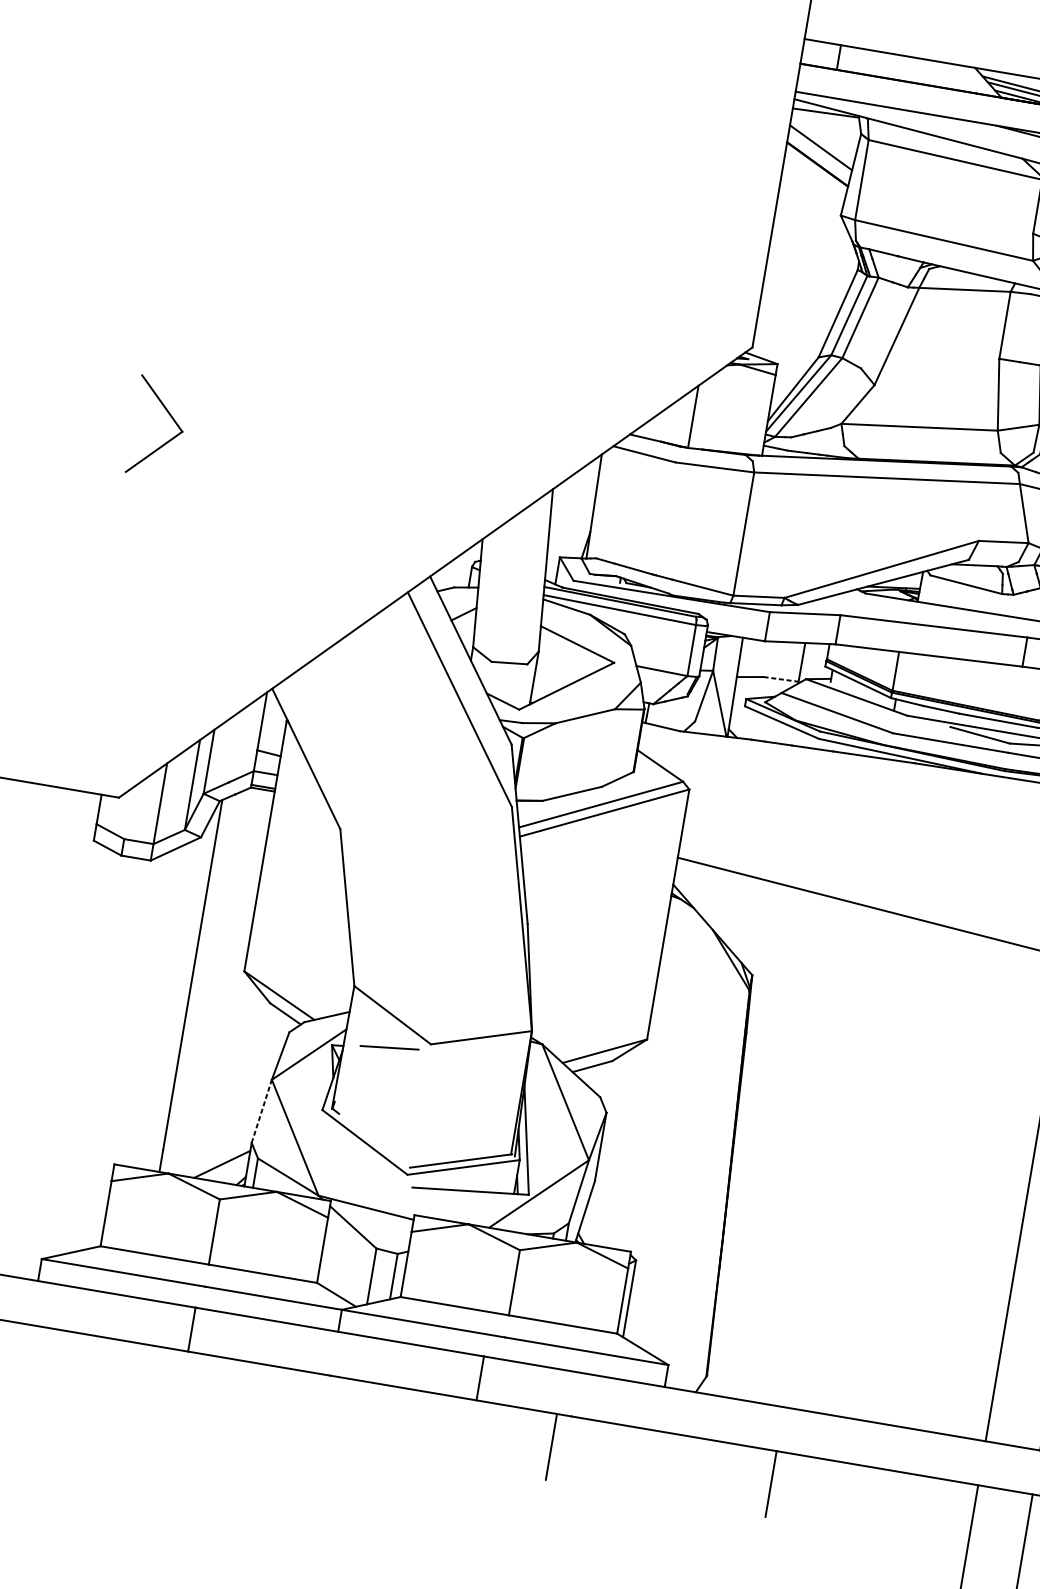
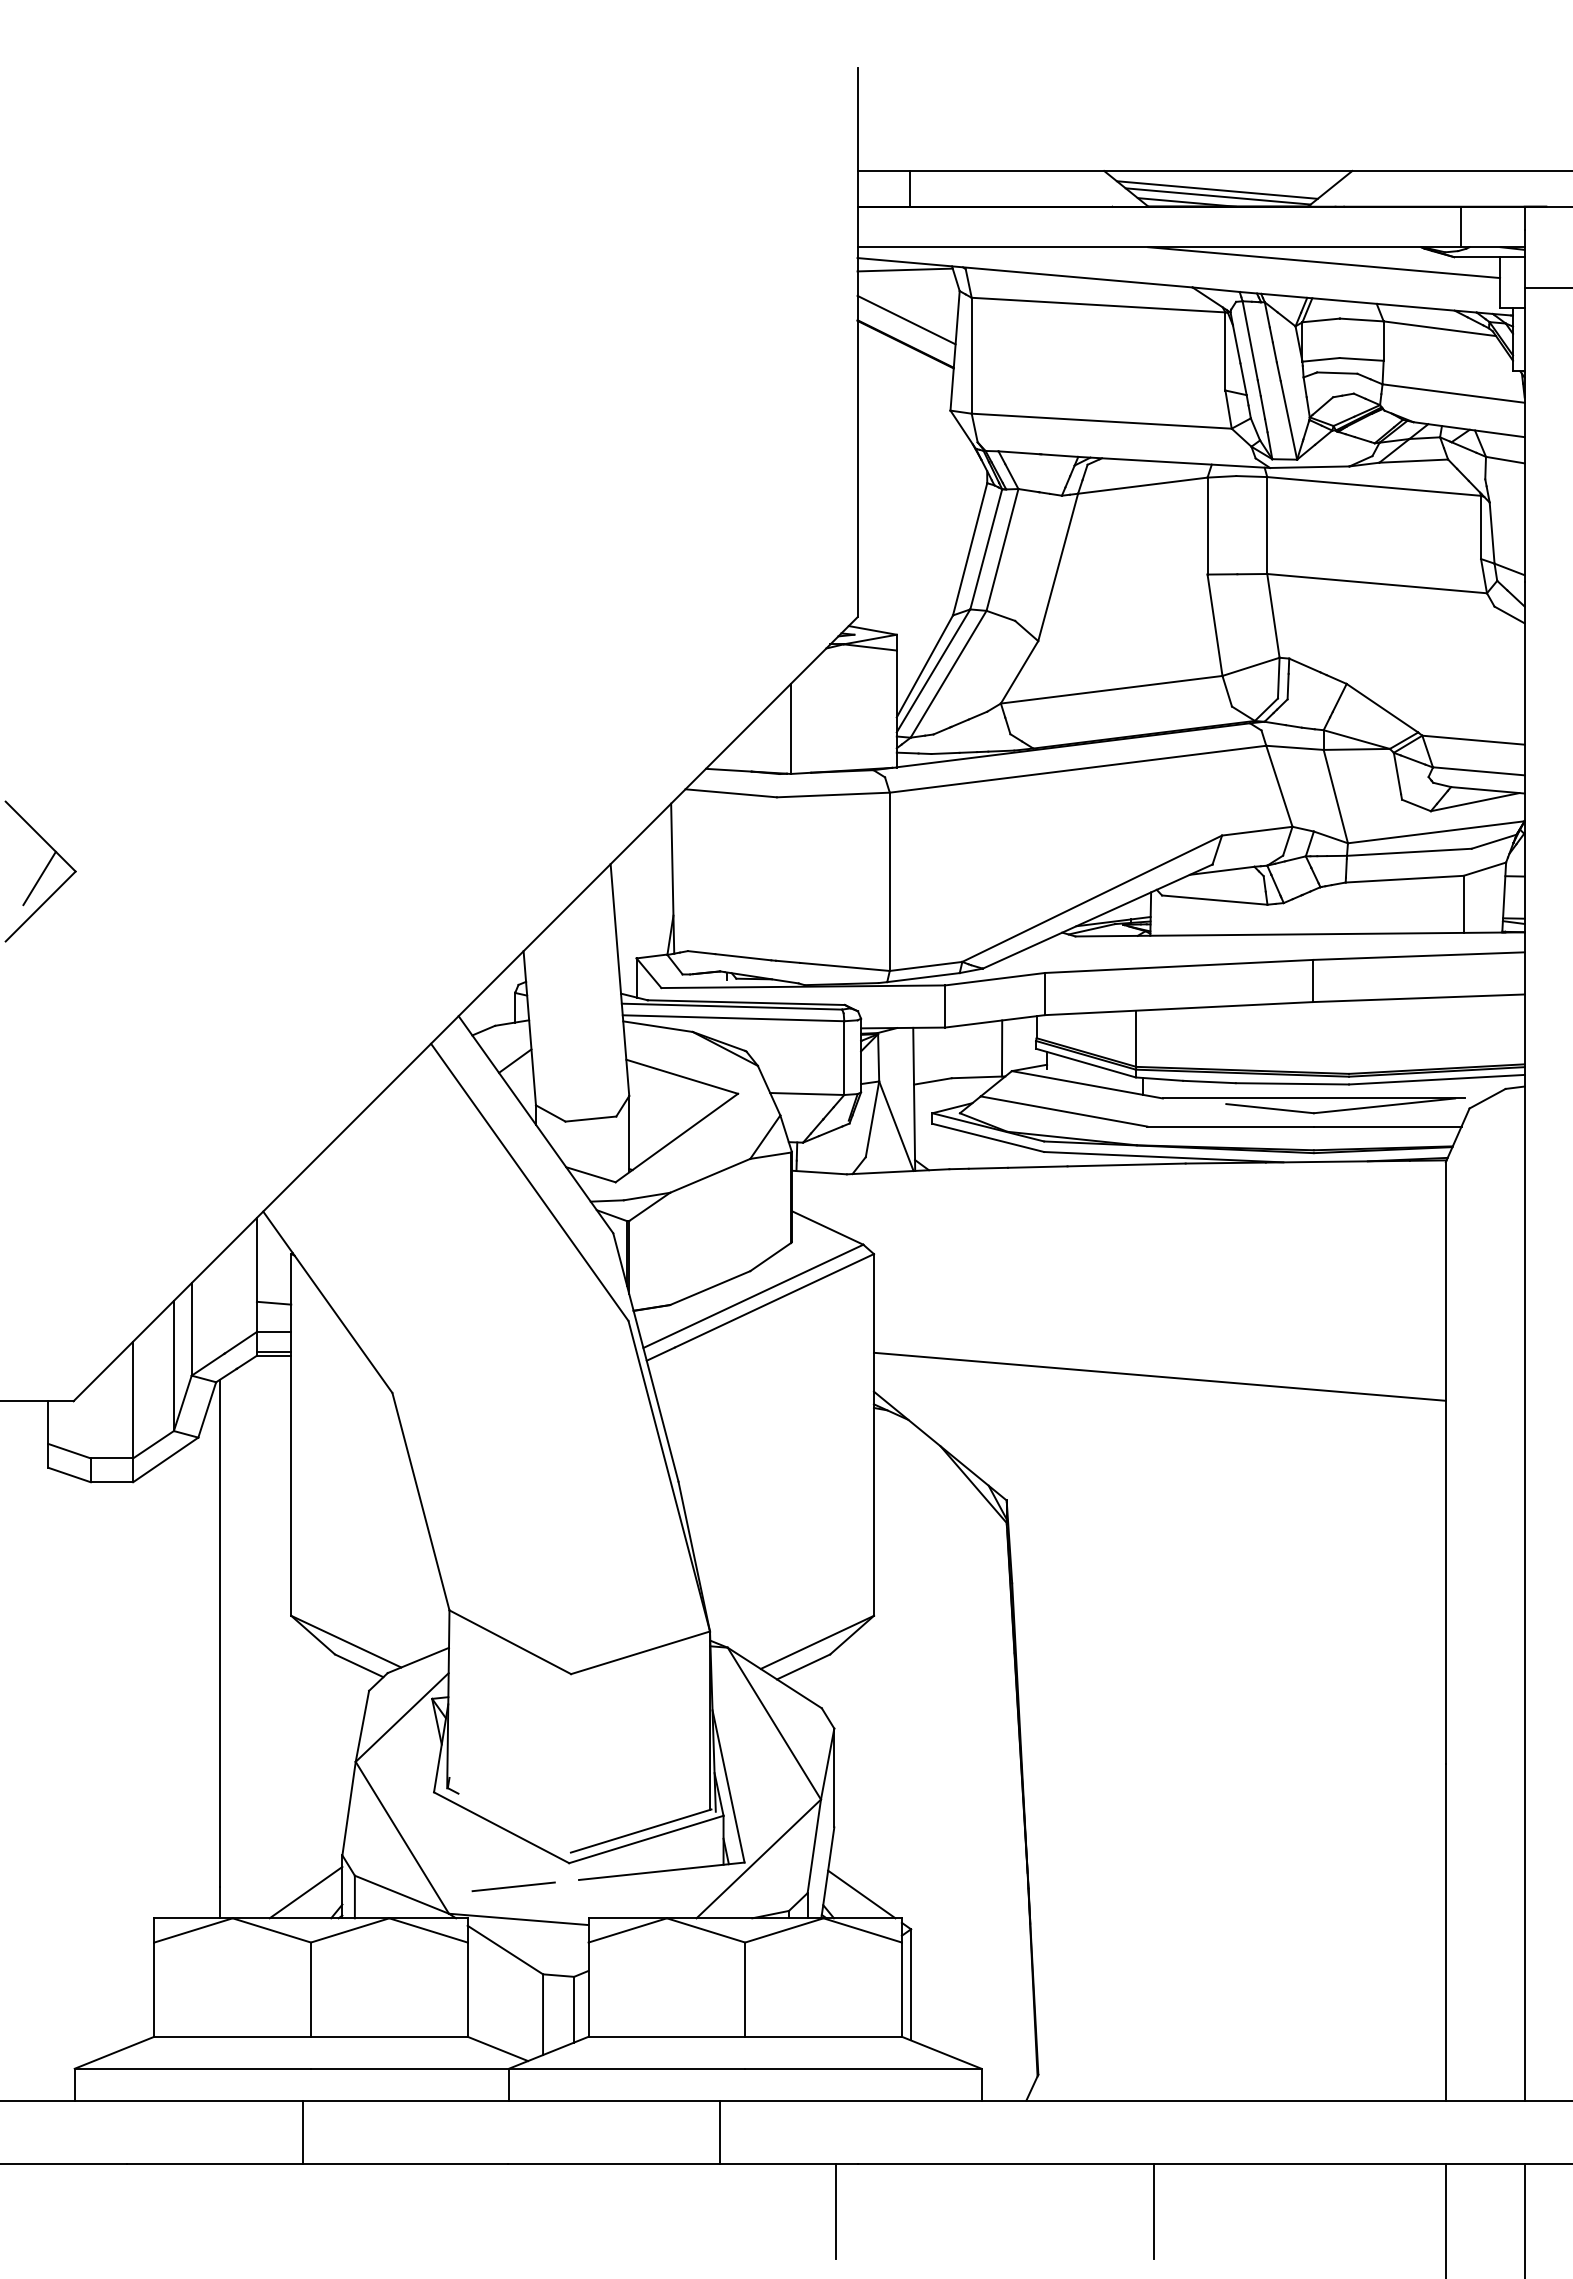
line: (156, 432) -> (39, 878), added
line: (782, 679) -> (978, 1077), dashed -> solid
line: (389, 1047) -> (513, 1886), moved
line: (262, 1111) -> (349, 1808), dashed -> solid
line: (605, 1230) -> (861, 1894), added

